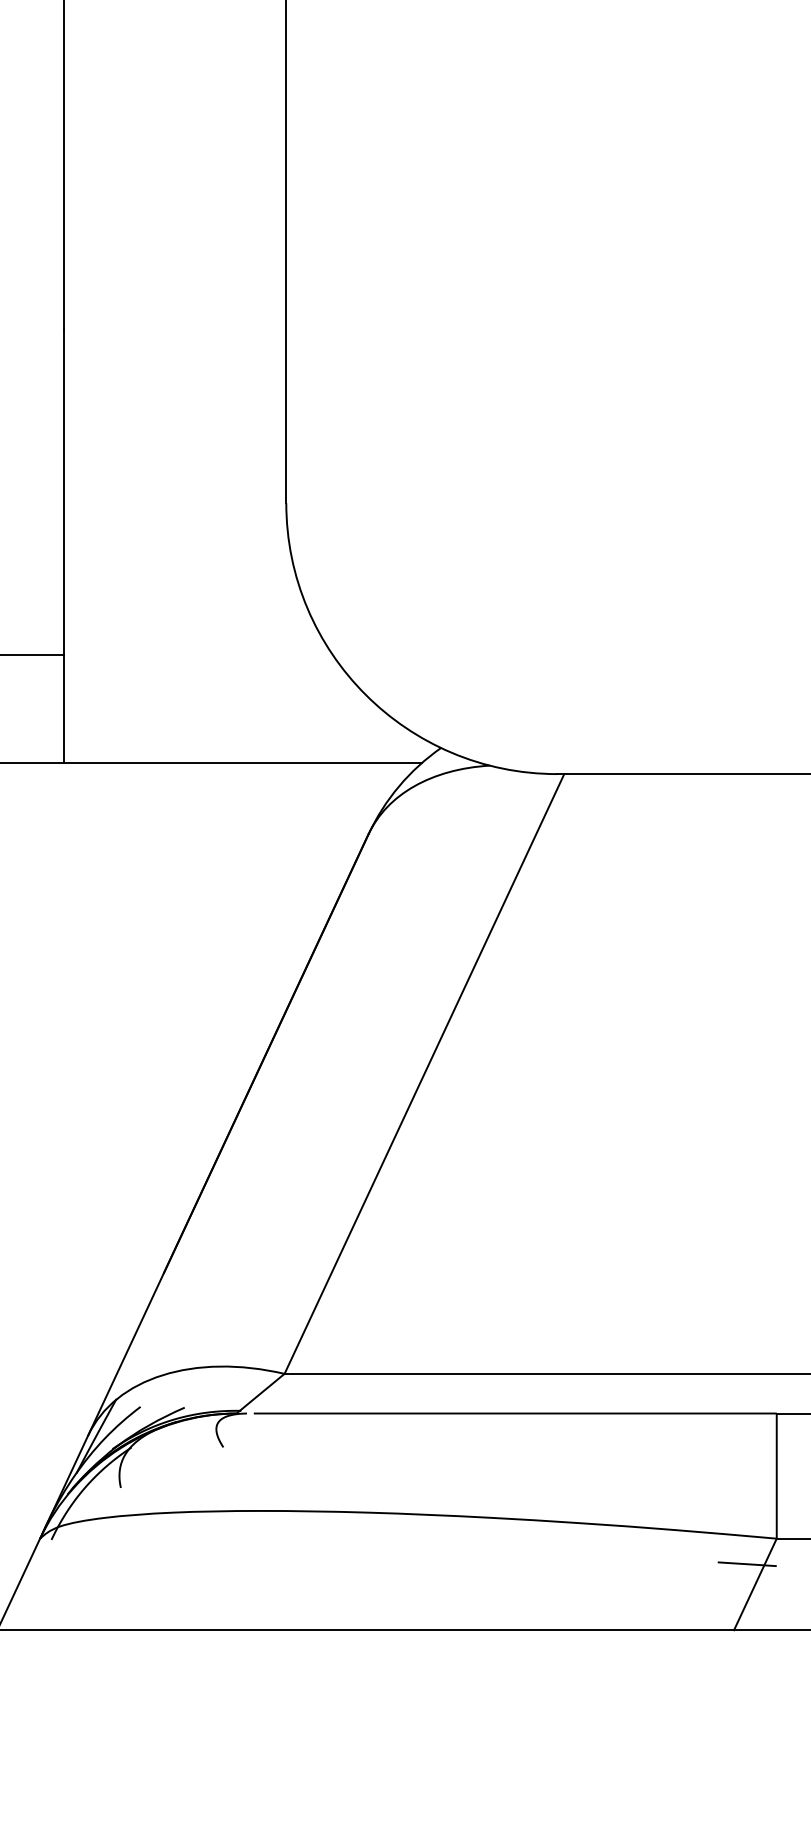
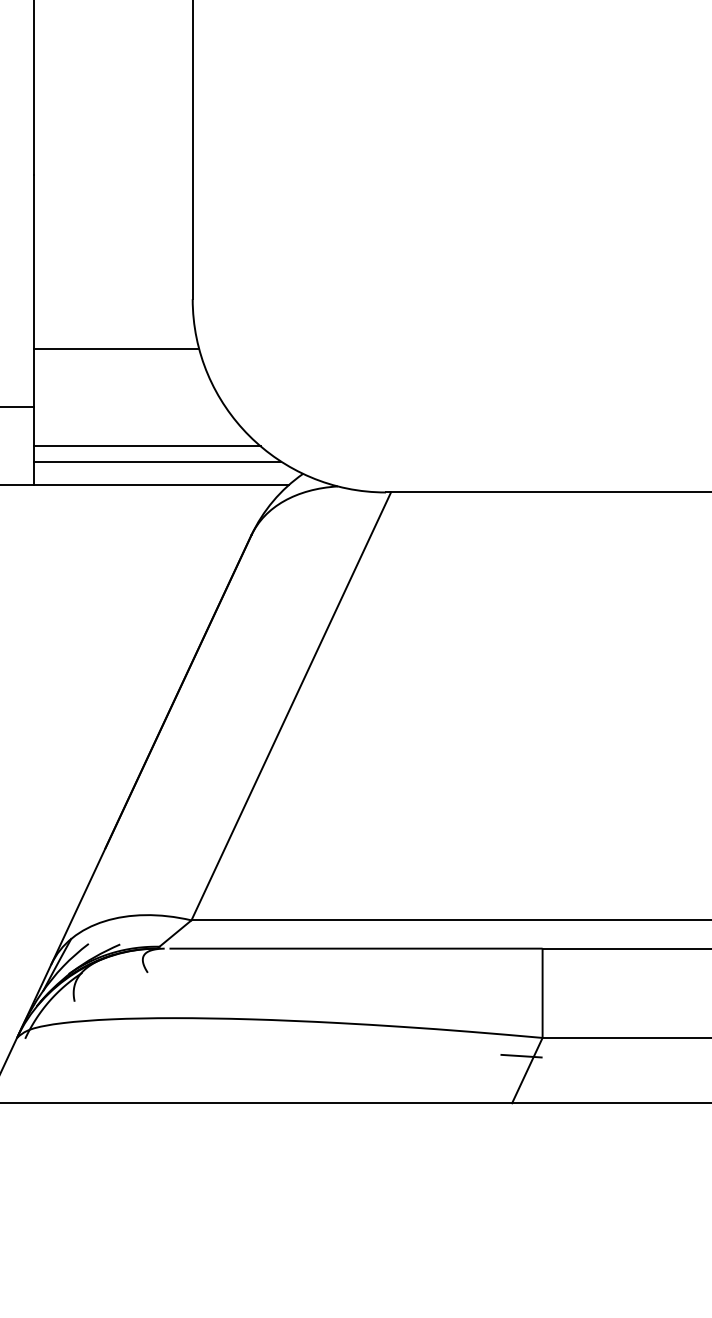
line: (179, 573) -> (116, 349), added
line: (222, 709) -> (147, 446), added
line: (236, 730) -> (157, 461), added

